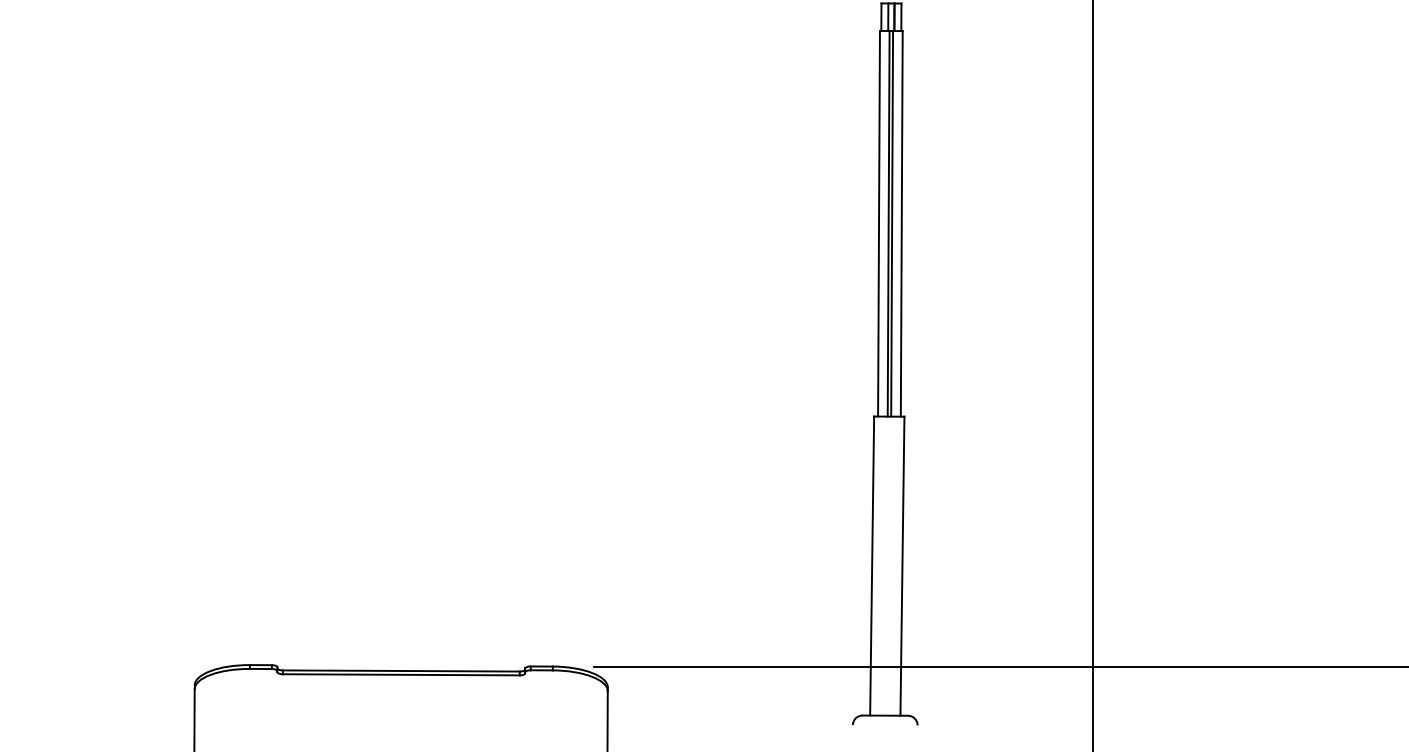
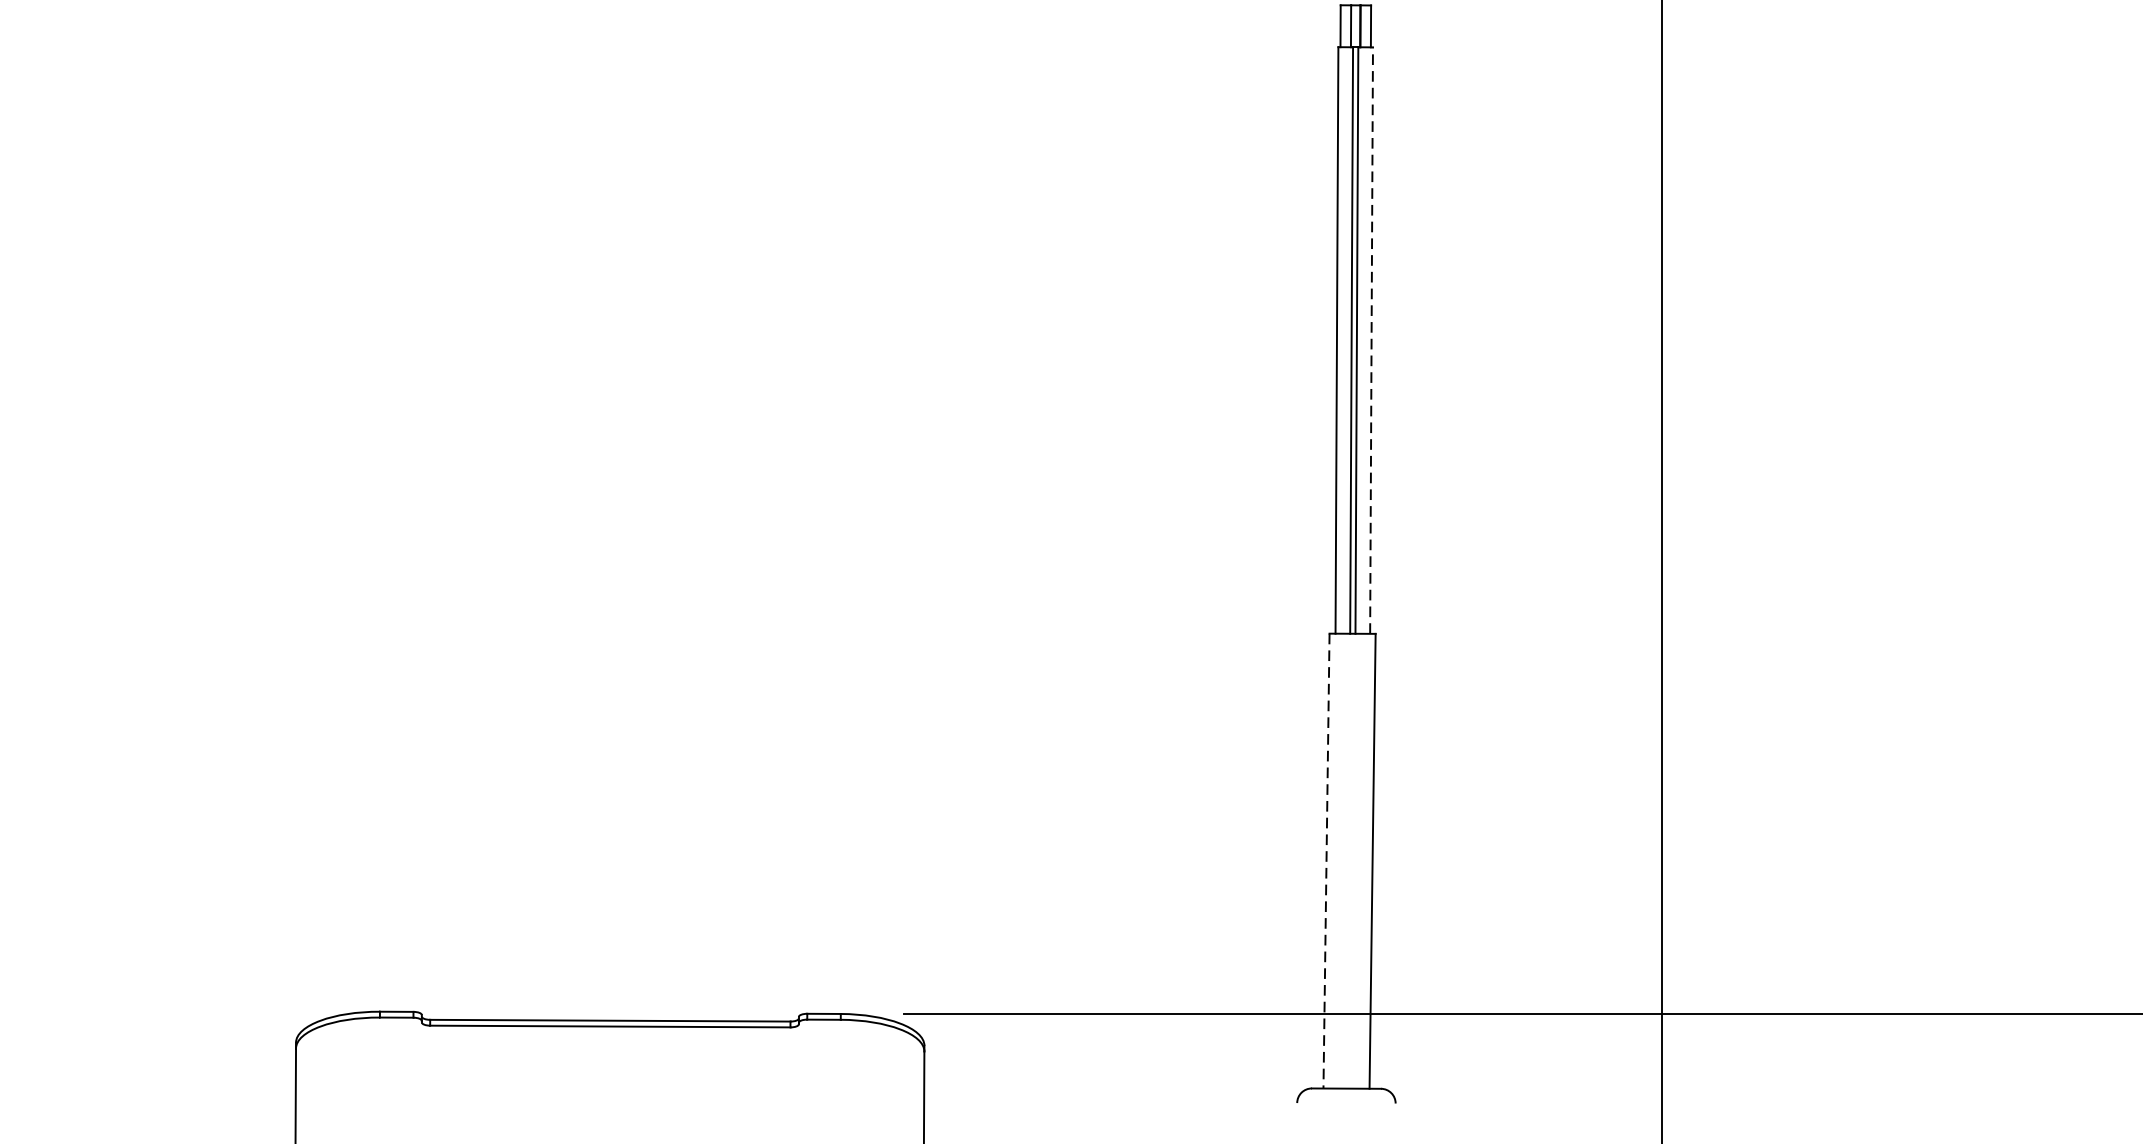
line: (901, 223) -> (1371, 340), solid -> dashed
line: (872, 566) -> (1327, 861), solid -> dashed

